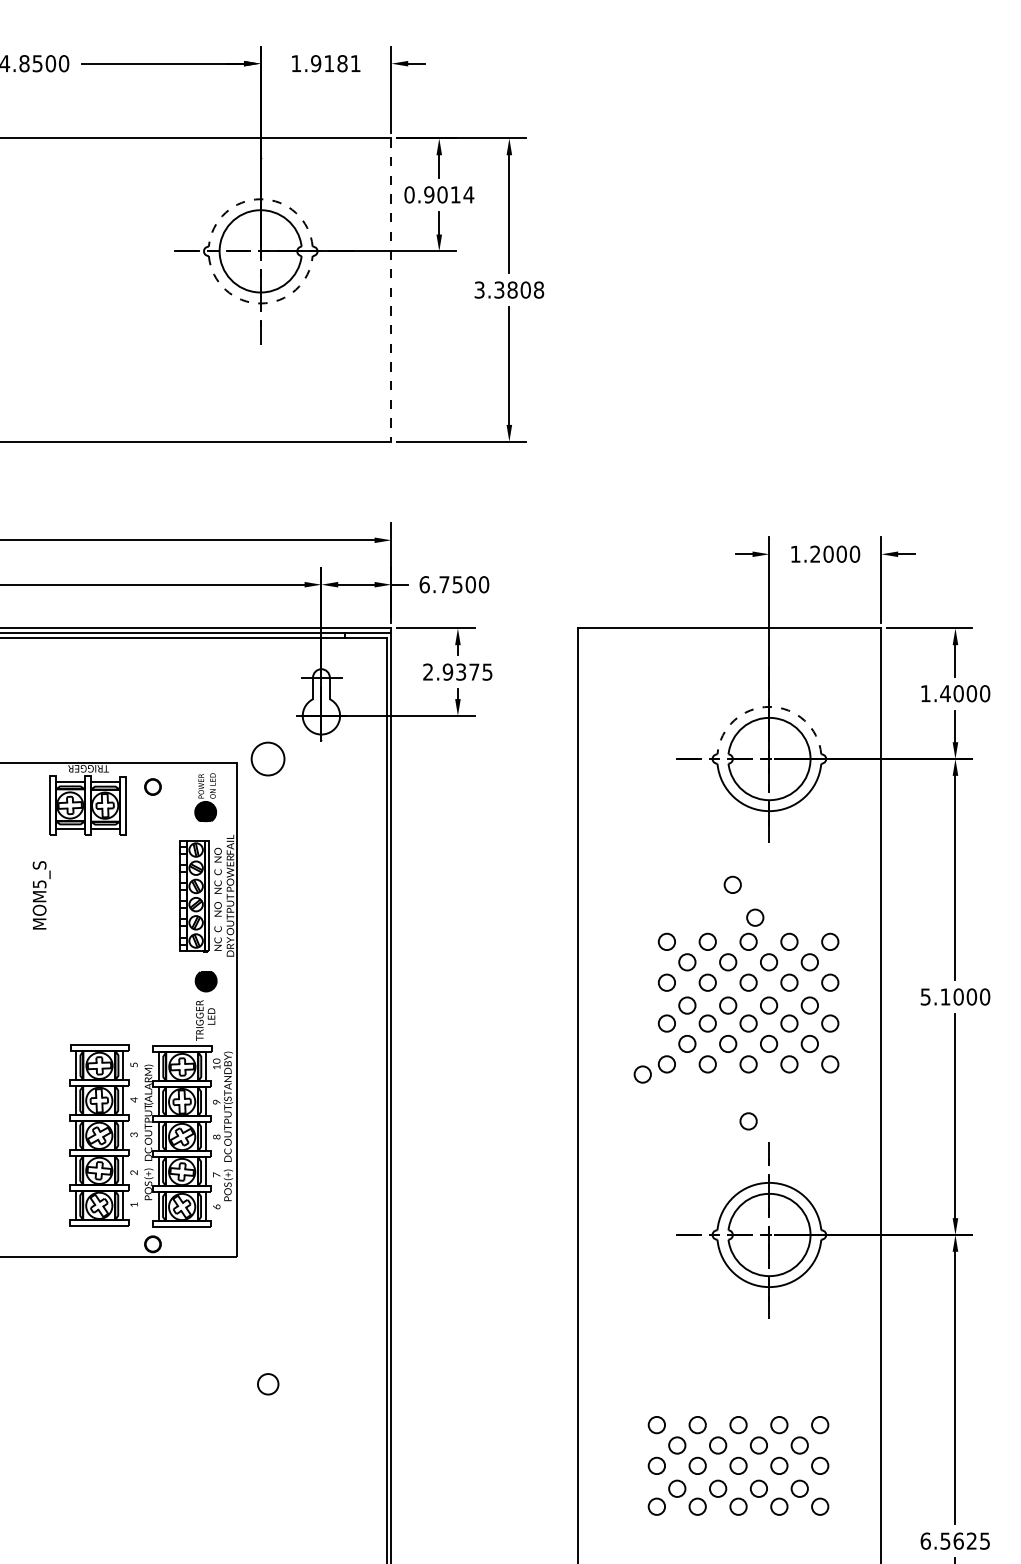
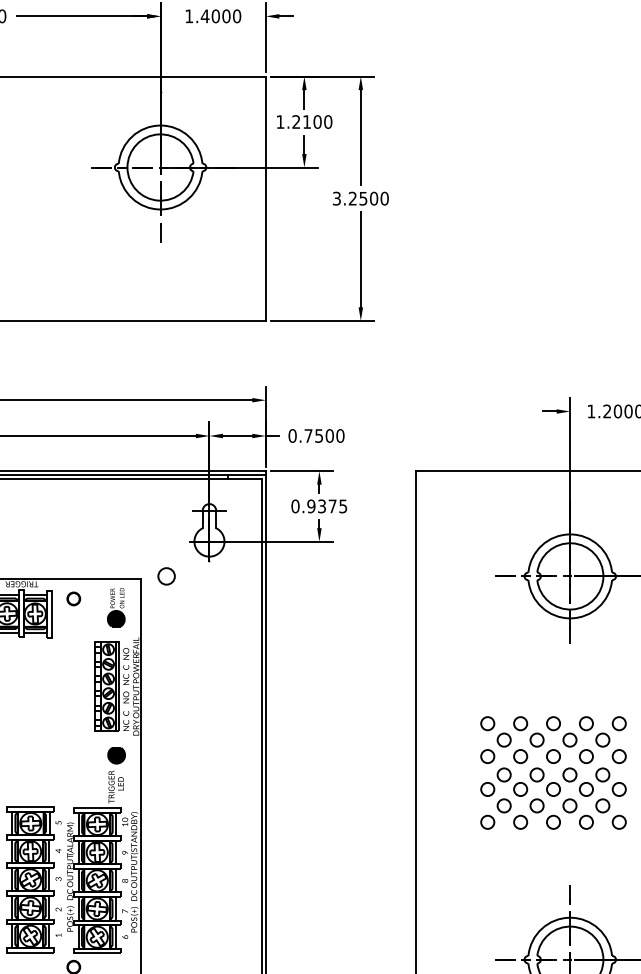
text: (335, 63) -> (220, 16), 1.9181 -> 1.4000
text: (439, 194) -> (304, 121), 0.9014 -> 1.2100
arc: (260, 199) -> (160, 125), dashed -> solid
text: (519, 289) -> (369, 198), 3.3808 -> 3.2500
line: (391, 290) -> (265, 199), dashed -> solid
arc: (260, 303) -> (160, 209), dashed -> solid
text: (424, 584) -> (292, 435), 6.7500 -> 0.7500
text: (428, 671) -> (295, 505), 2.9375 -> 0.9375
arc: (769, 706) -> (570, 534), dashed -> solid
circle: (268, 758) -> (166, 575), size x0.62
circle: (732, 884) -> (540, 677), removed
circle: (755, 917) -> (559, 704), removed
circle: (642, 1074) -> (468, 830), removed
circle: (748, 1121) -> (553, 868), removed

